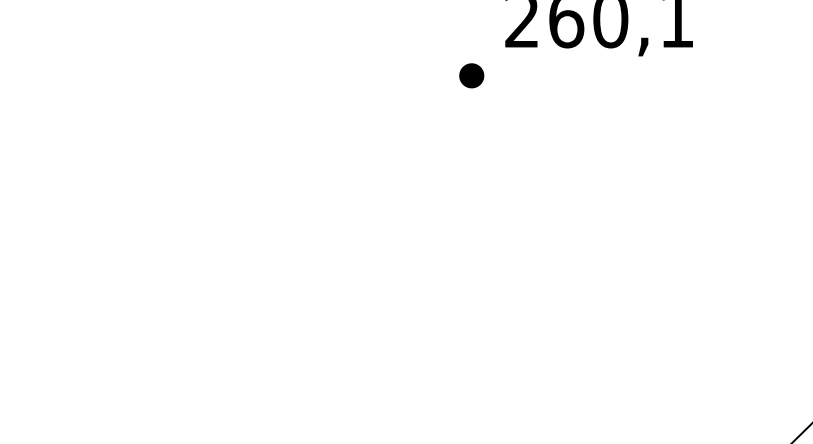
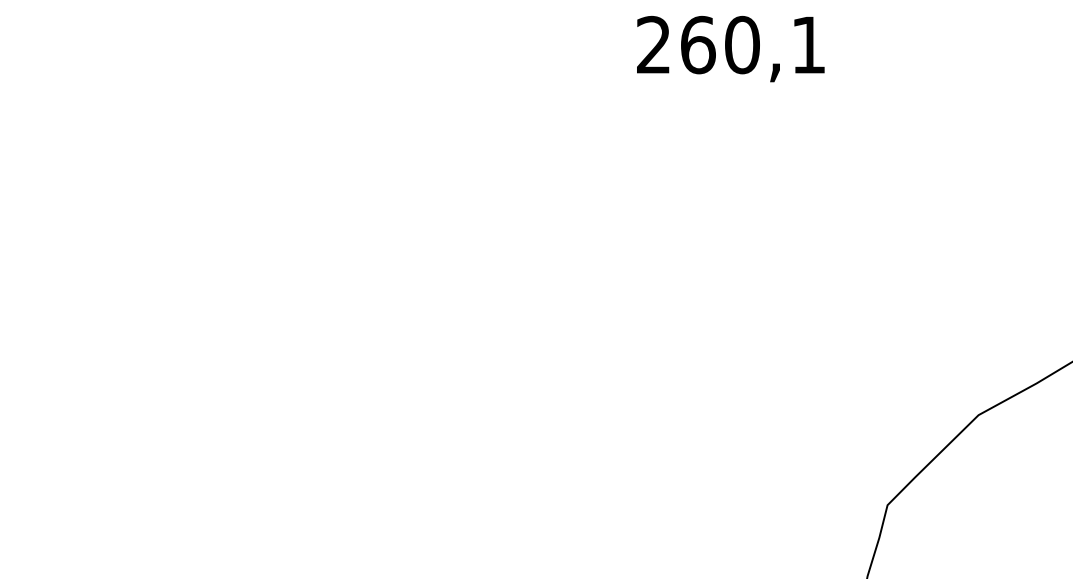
part: (471, 75) -> (603, 101), removed

